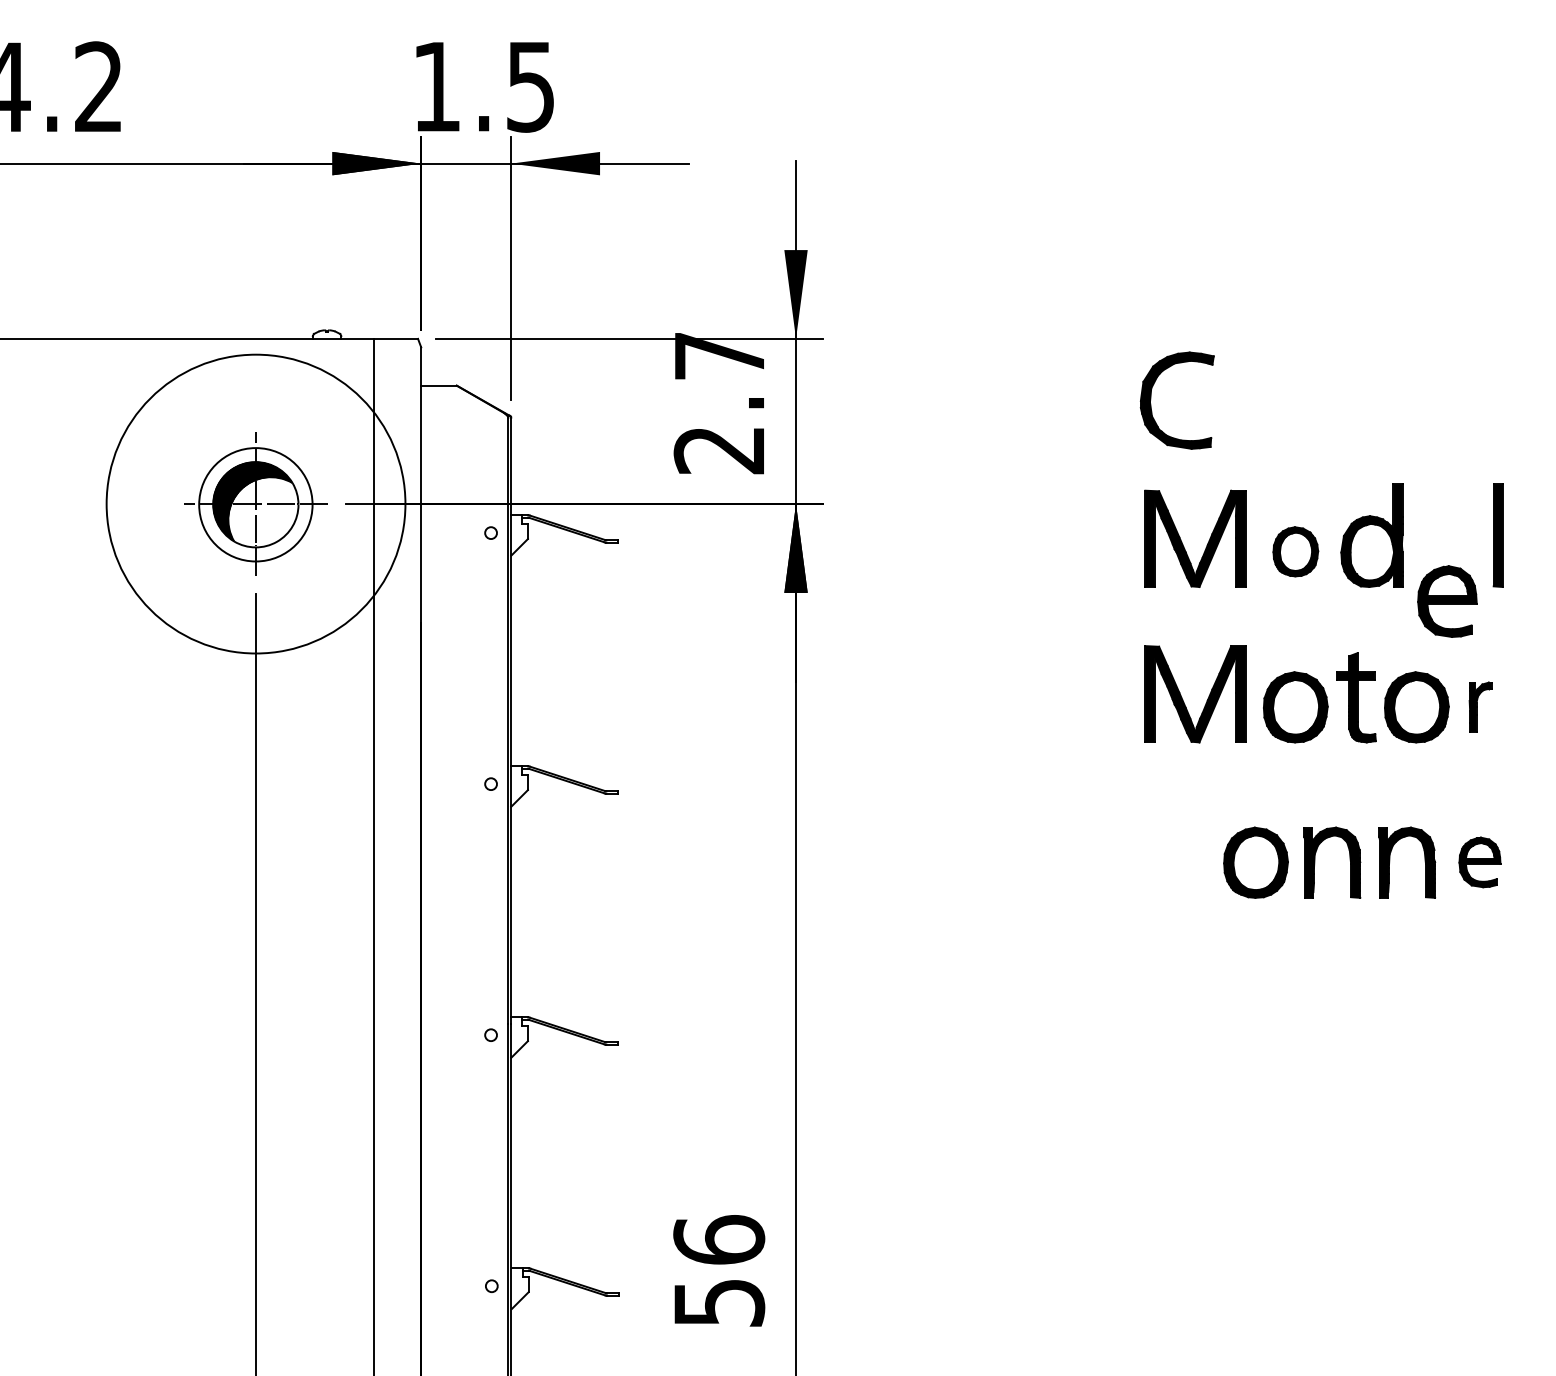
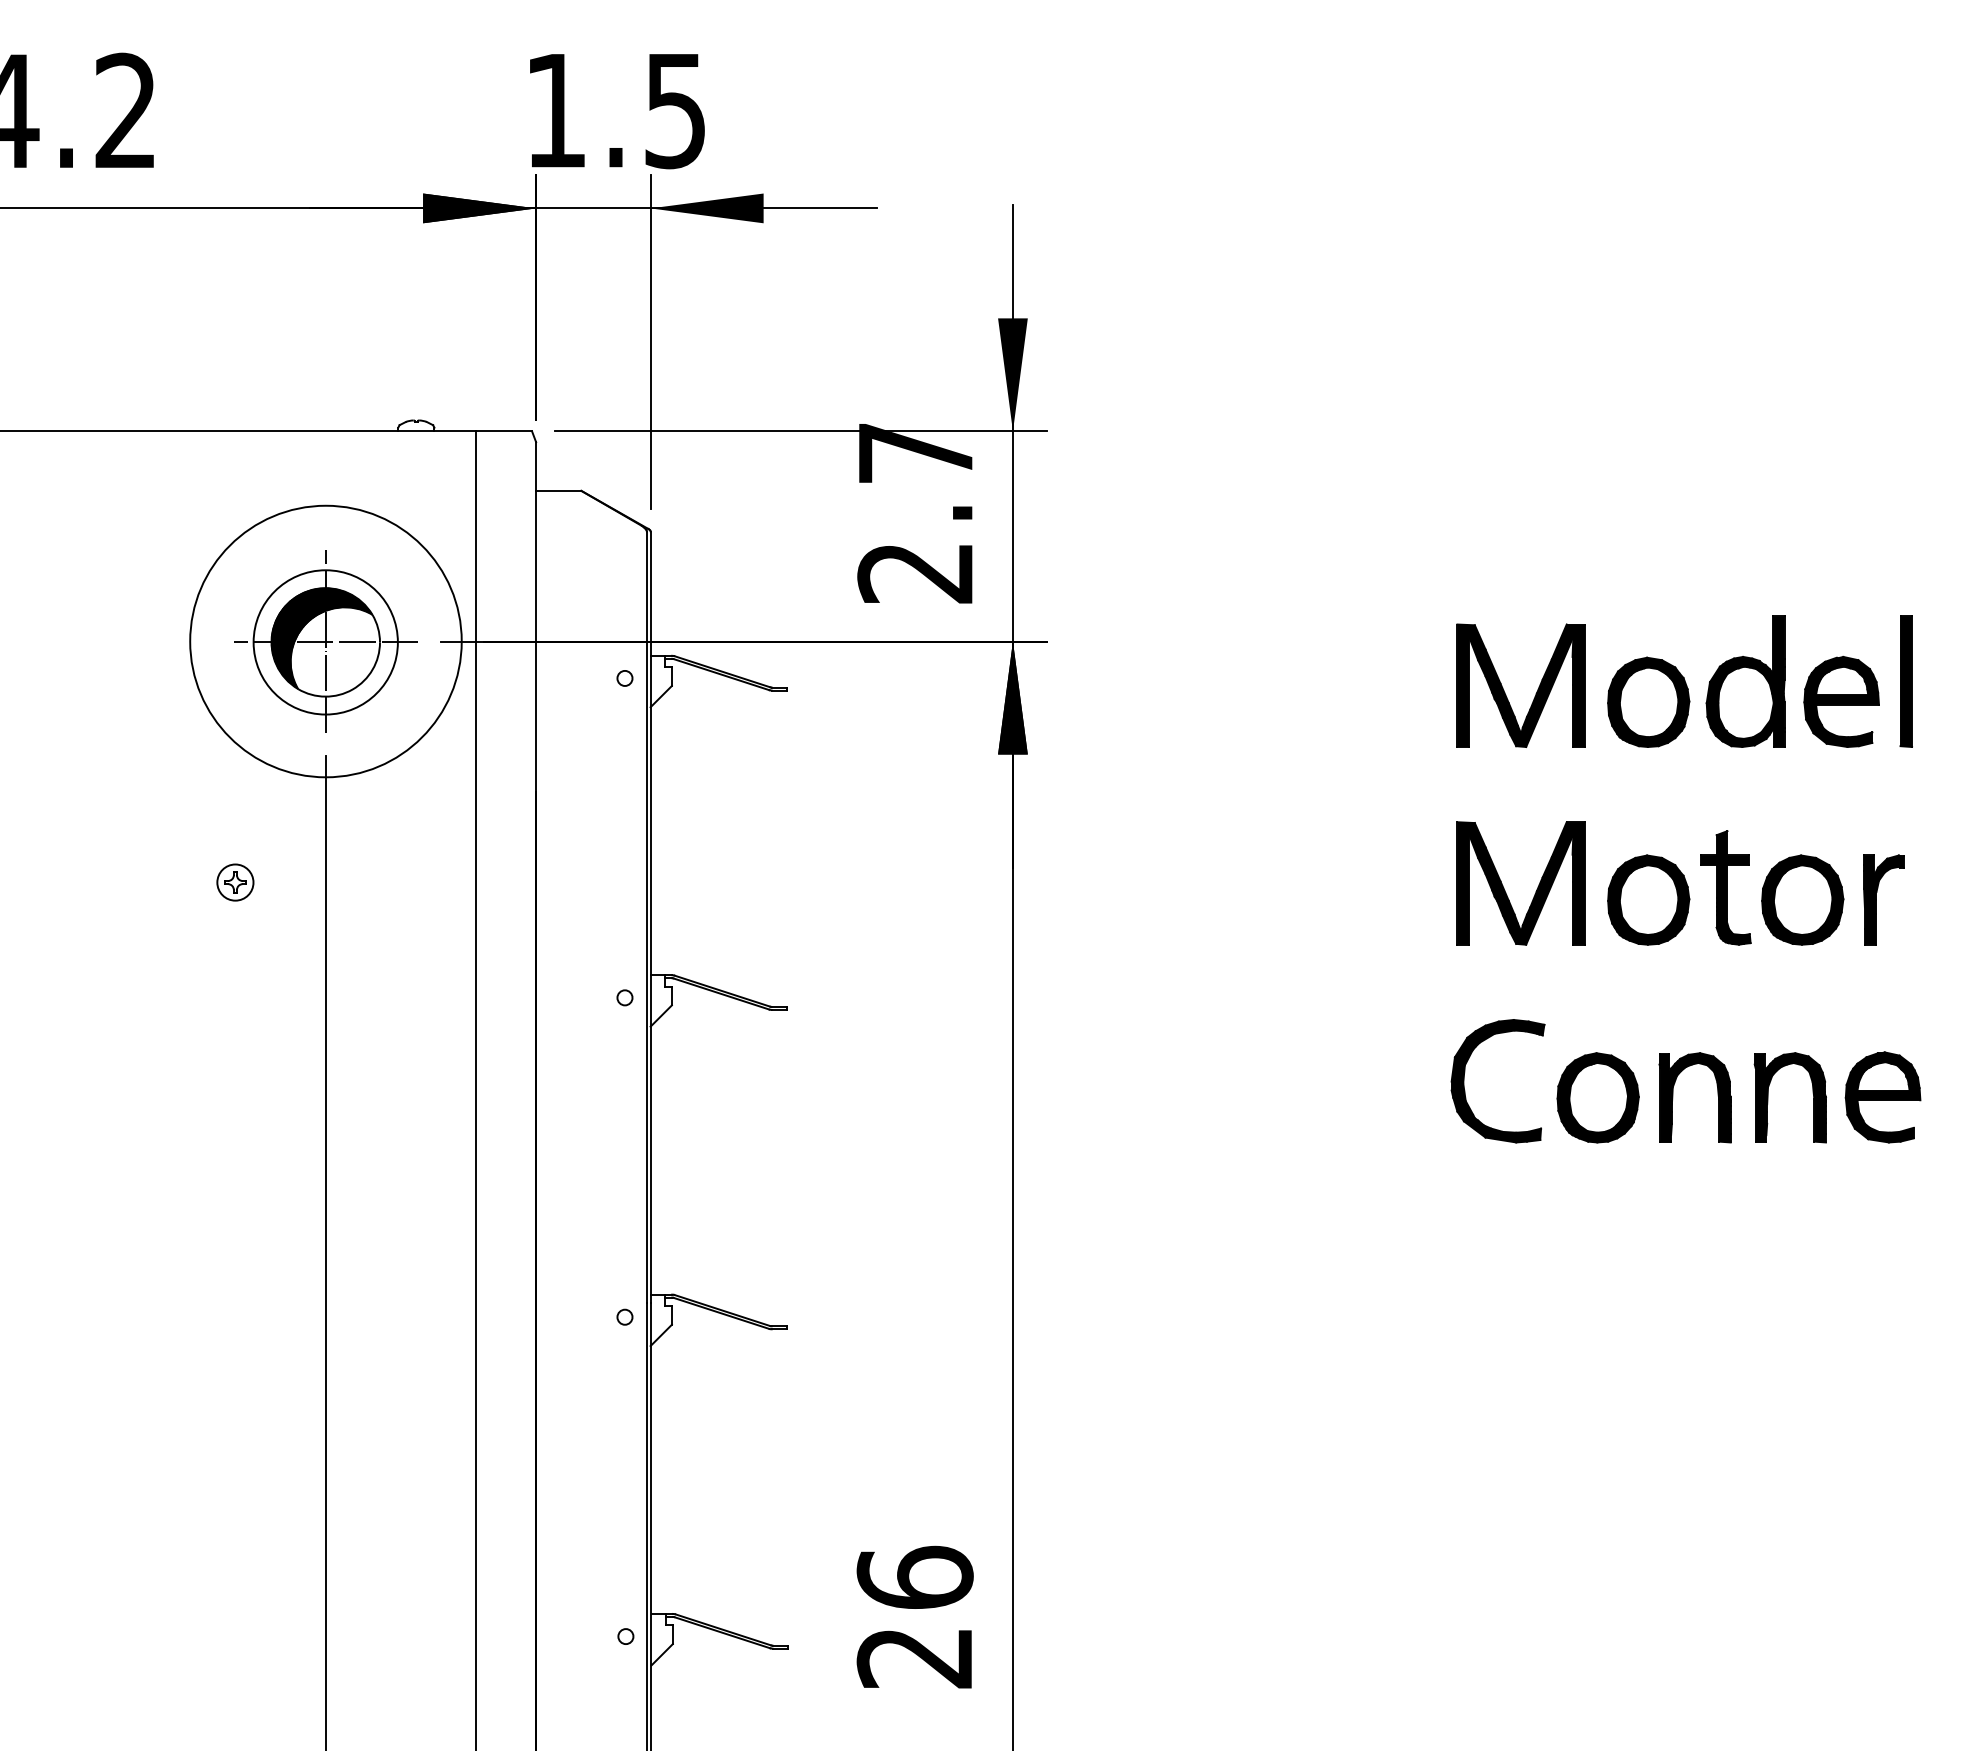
part: (1151, 399) -> (1465, 1079), moved
circle: (255, 503) -> (325, 640), size x0.71
part: (1295, 551) -> (1648, 701), size x1.43
part: (1447, 601) -> (1841, 701), moved
part: (184, 693) -> (234, 882), added
part: (1480, 706) -> (1883, 899), size x1.43
part: (1479, 862) -> (1882, 1097), size x1.43
text: (719, 1303) -> (915, 1658), 56 -> 26

